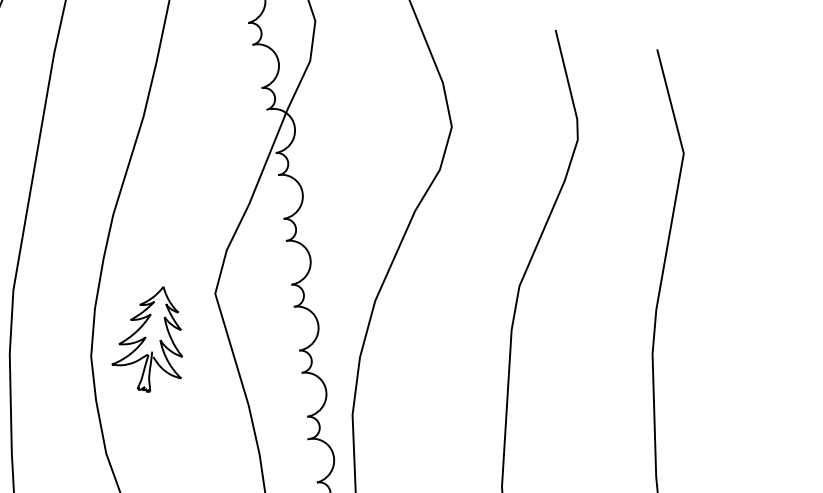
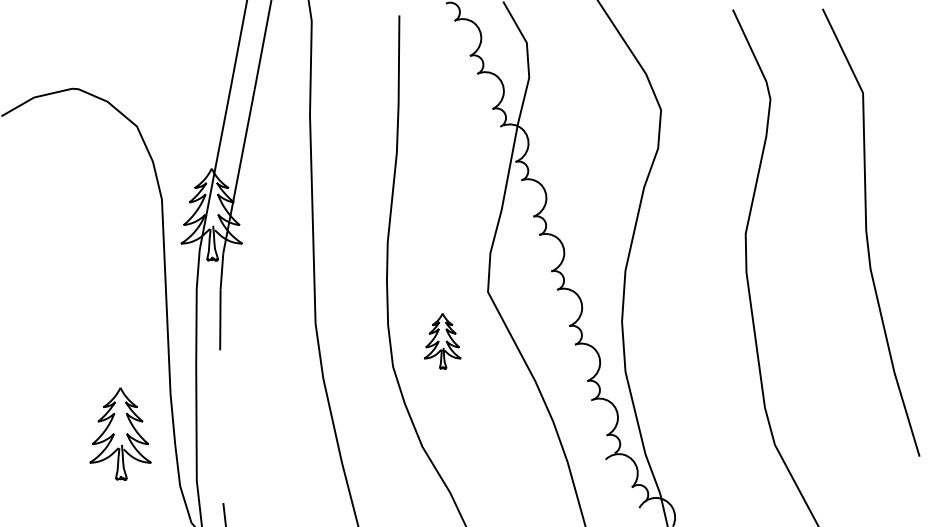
part: (152, 339) -> (442, 341), size x0.6

